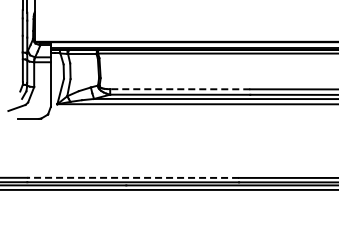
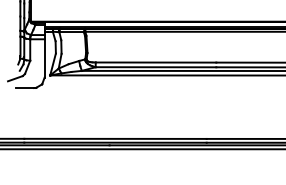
line: (179, 89) -> (155, 62), dashed -> solid
line: (133, 177) -> (115, 138), dashed -> solid

